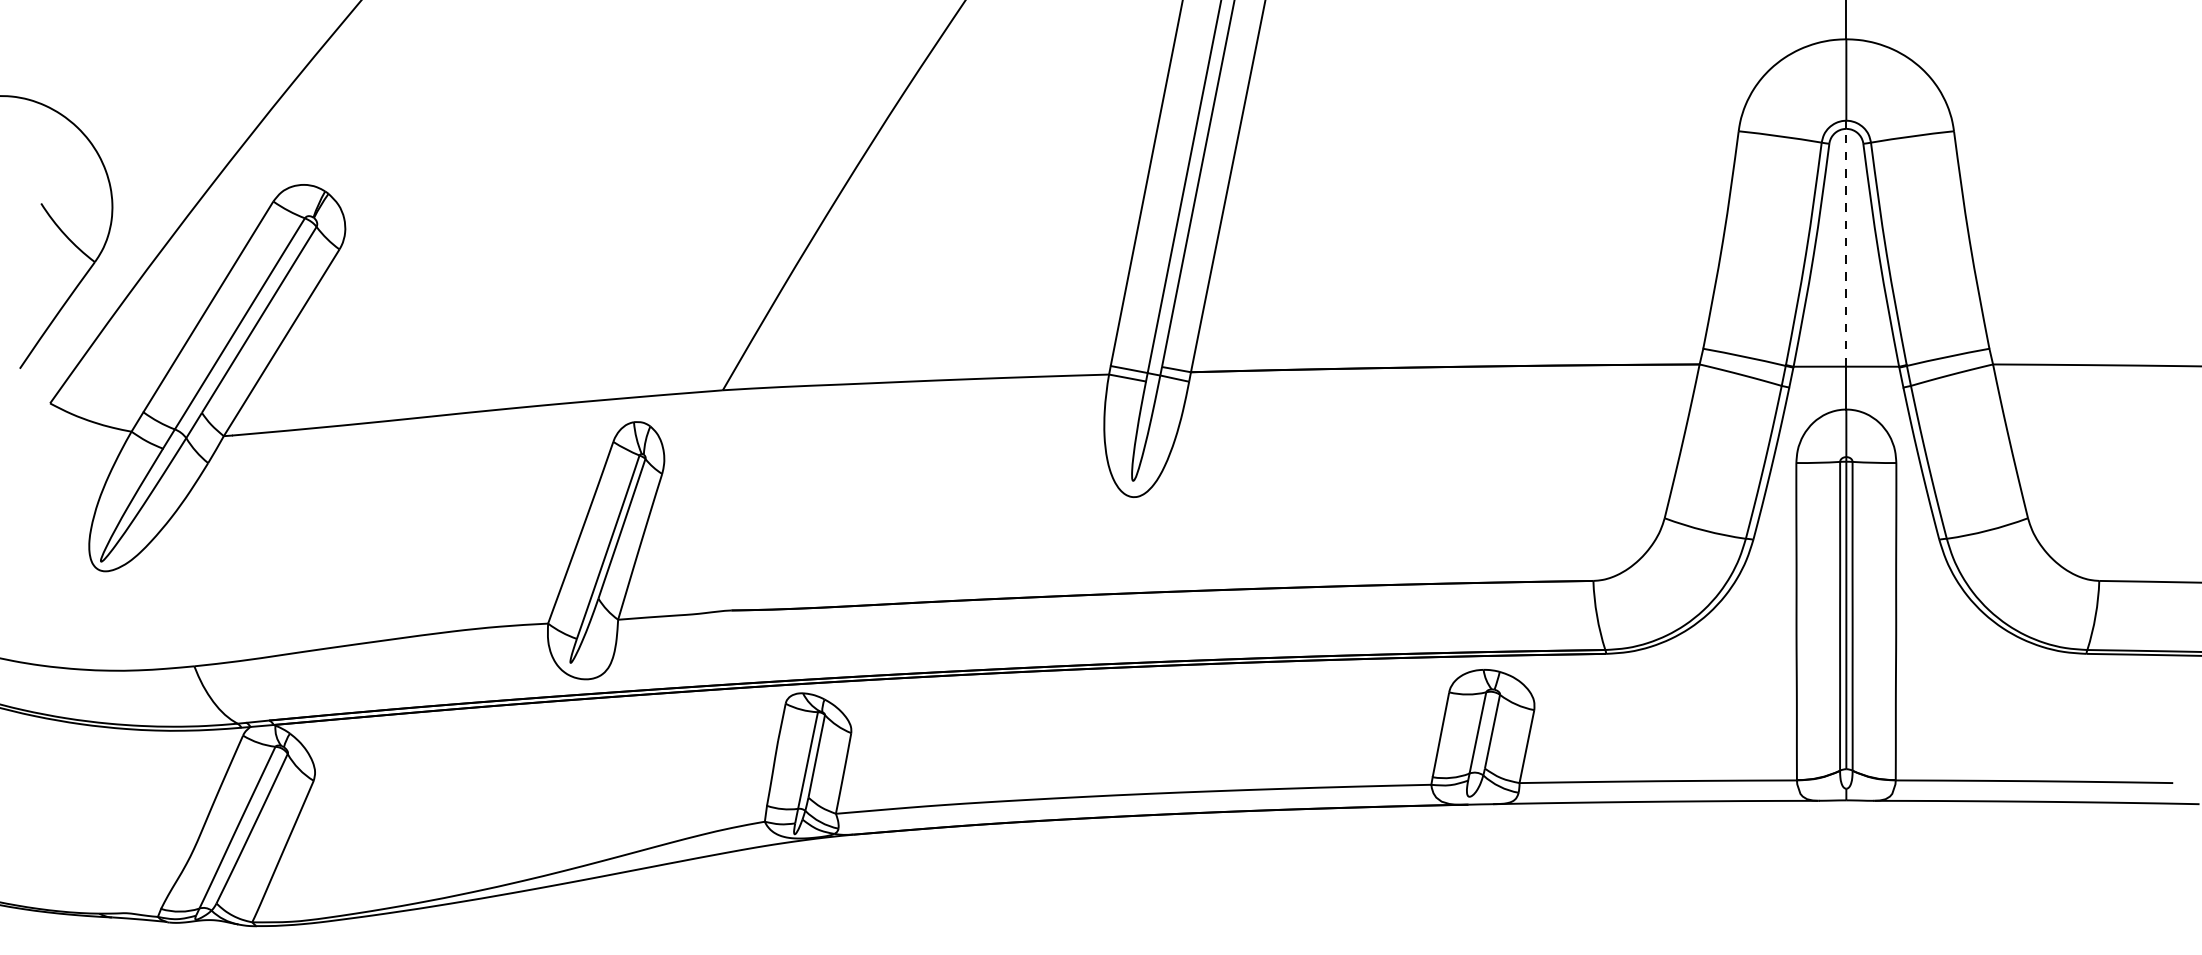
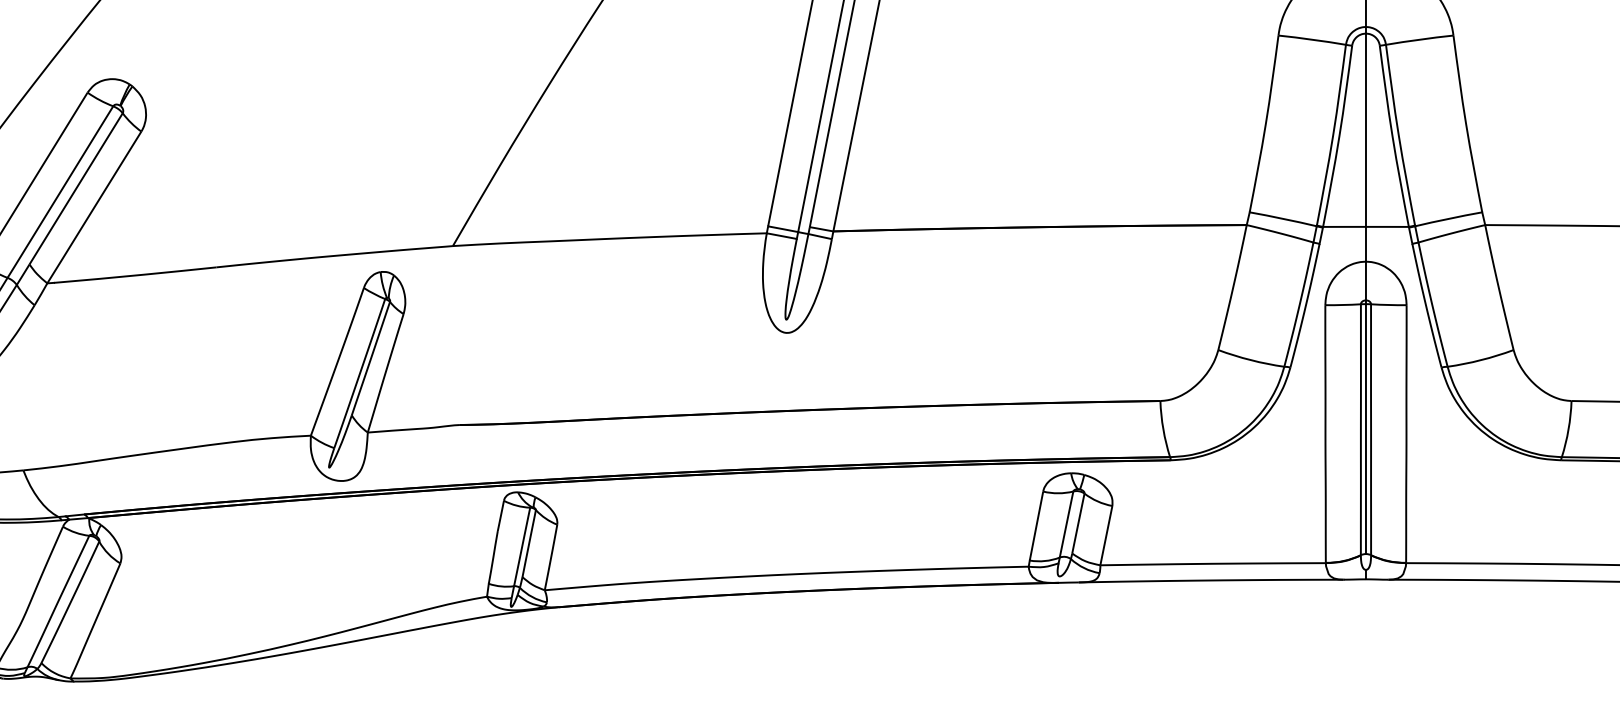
line: (1846, 247) -> (1366, 130), dashed -> solid

